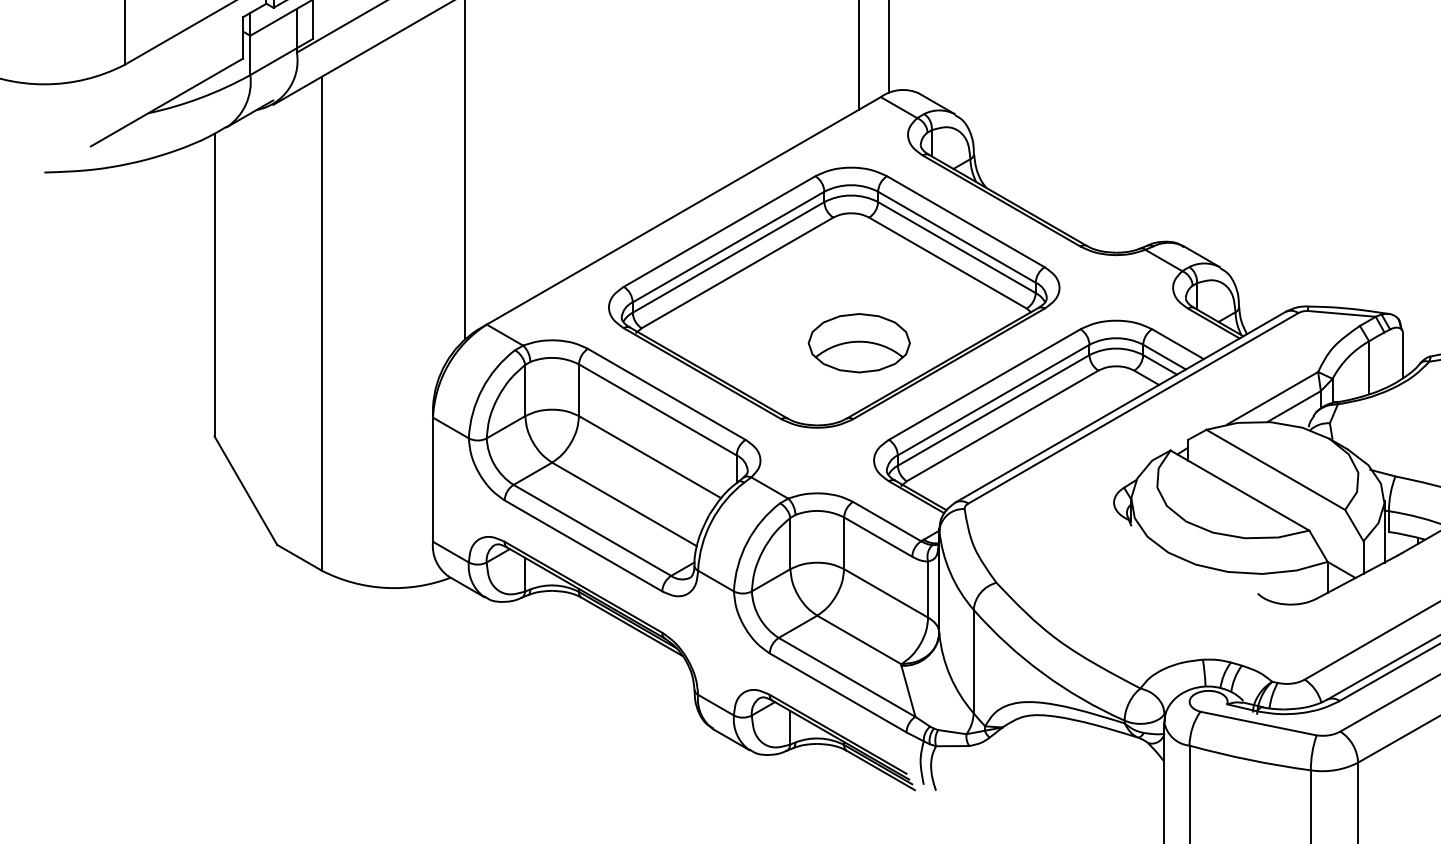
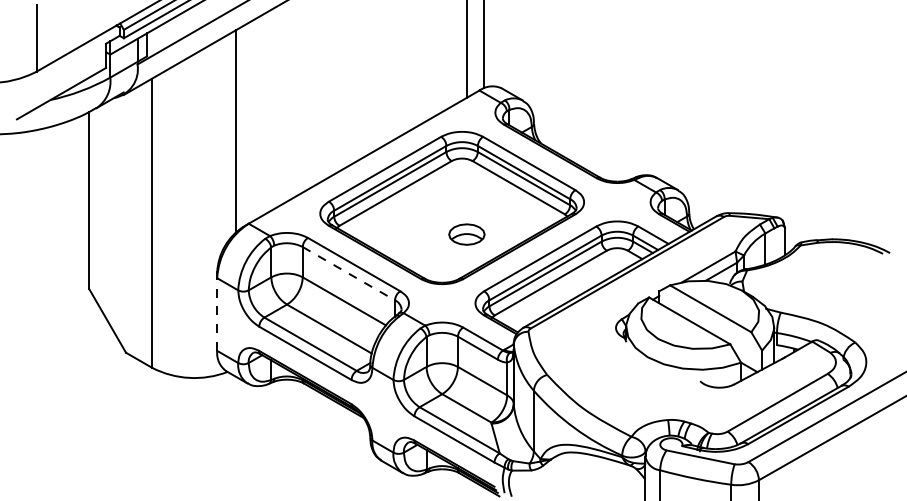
part: (858, 342) -> (466, 234), size x0.6
line: (658, 409) -> (349, 273), solid -> dashed
line: (433, 479) -> (217, 314), solid -> dashed

